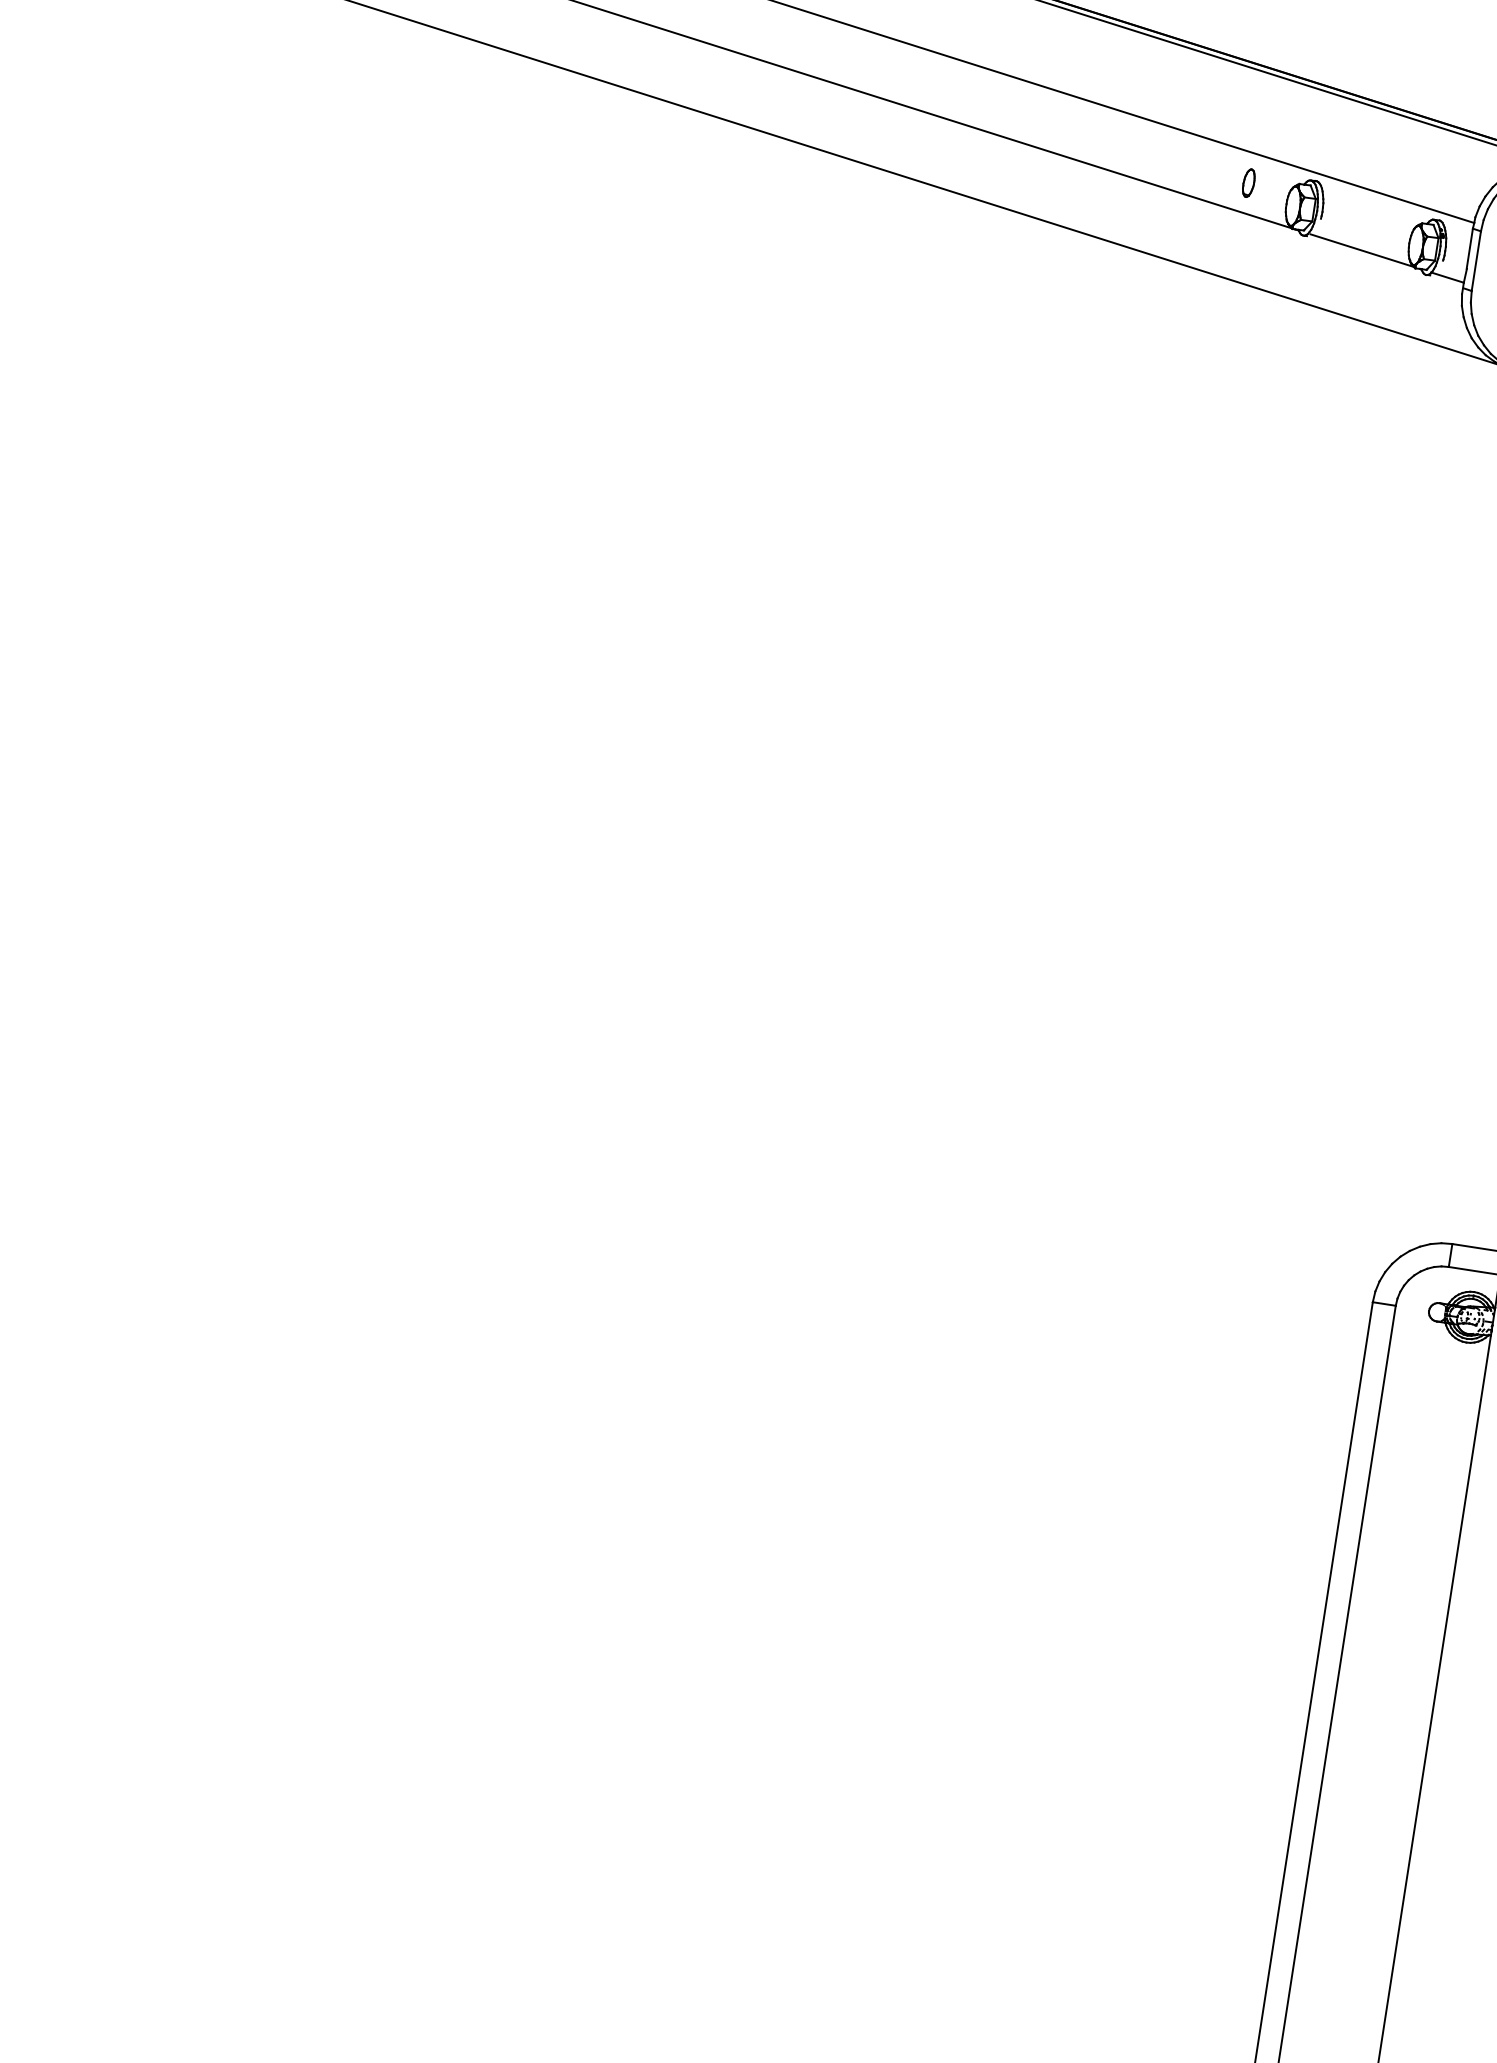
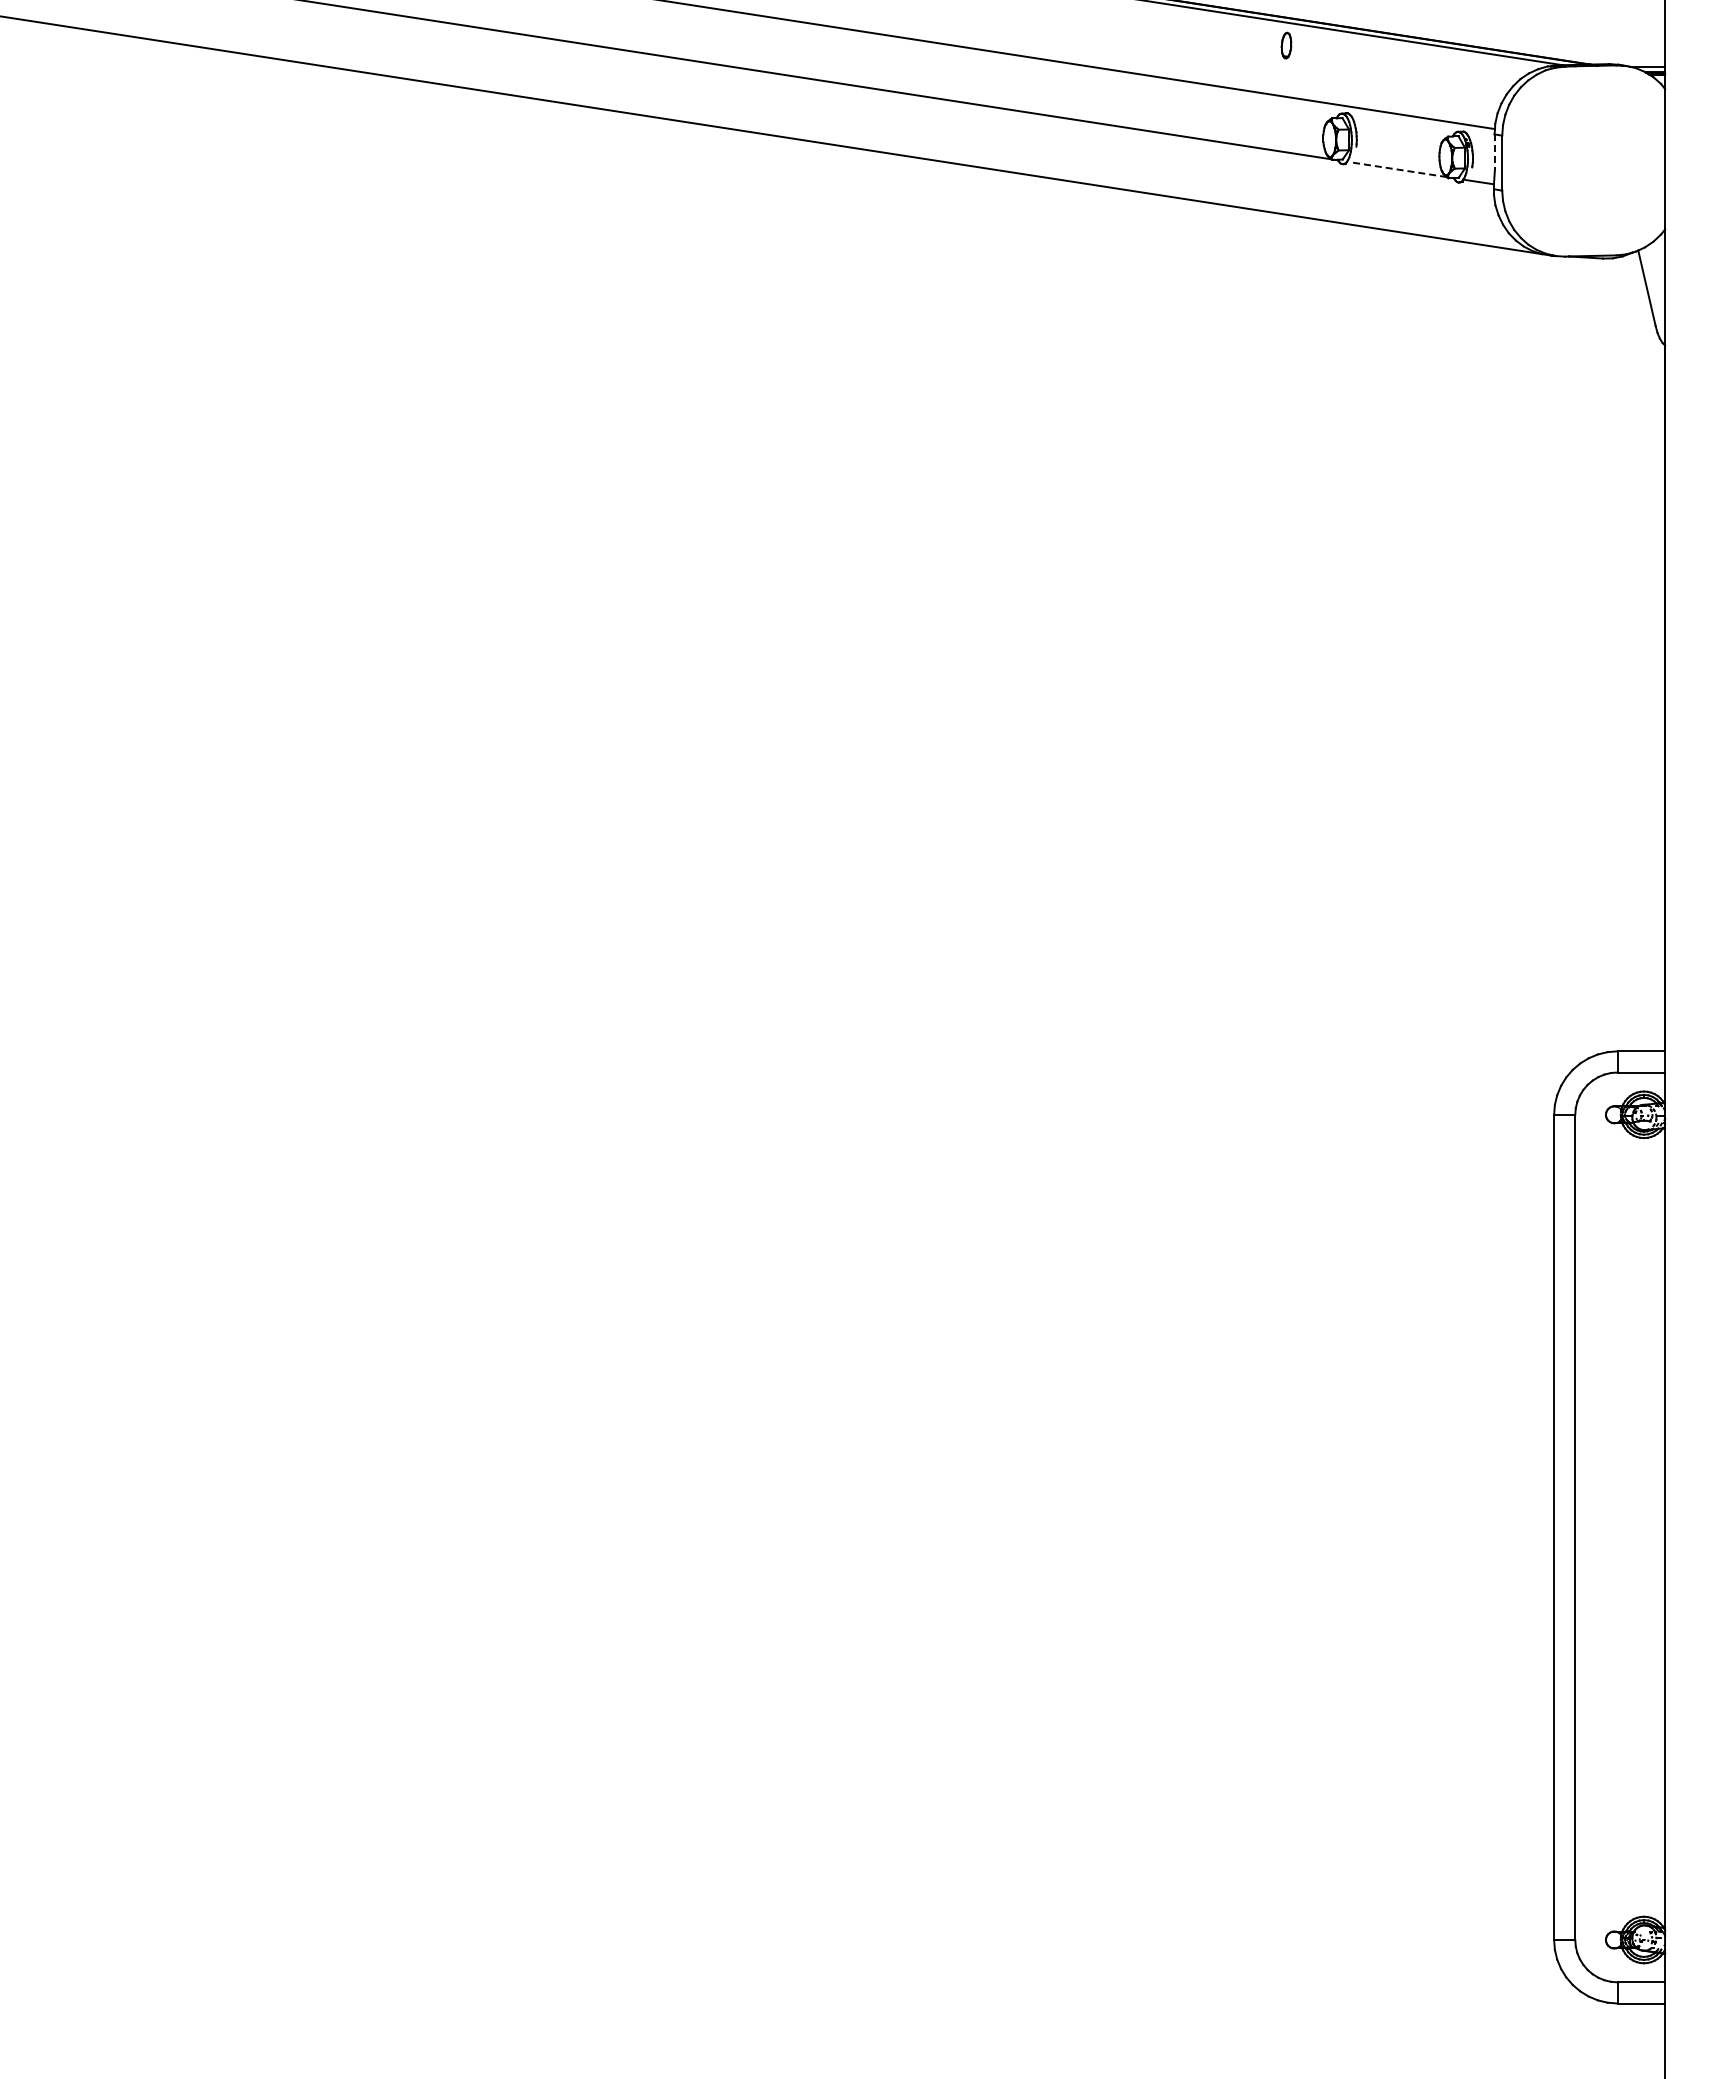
part: (1248, 183) -> (1286, 45), moved
line: (1469, 248) -> (1494, 152), solid -> dashed
line: (1361, 250) -> (1397, 169), solid -> dashed

